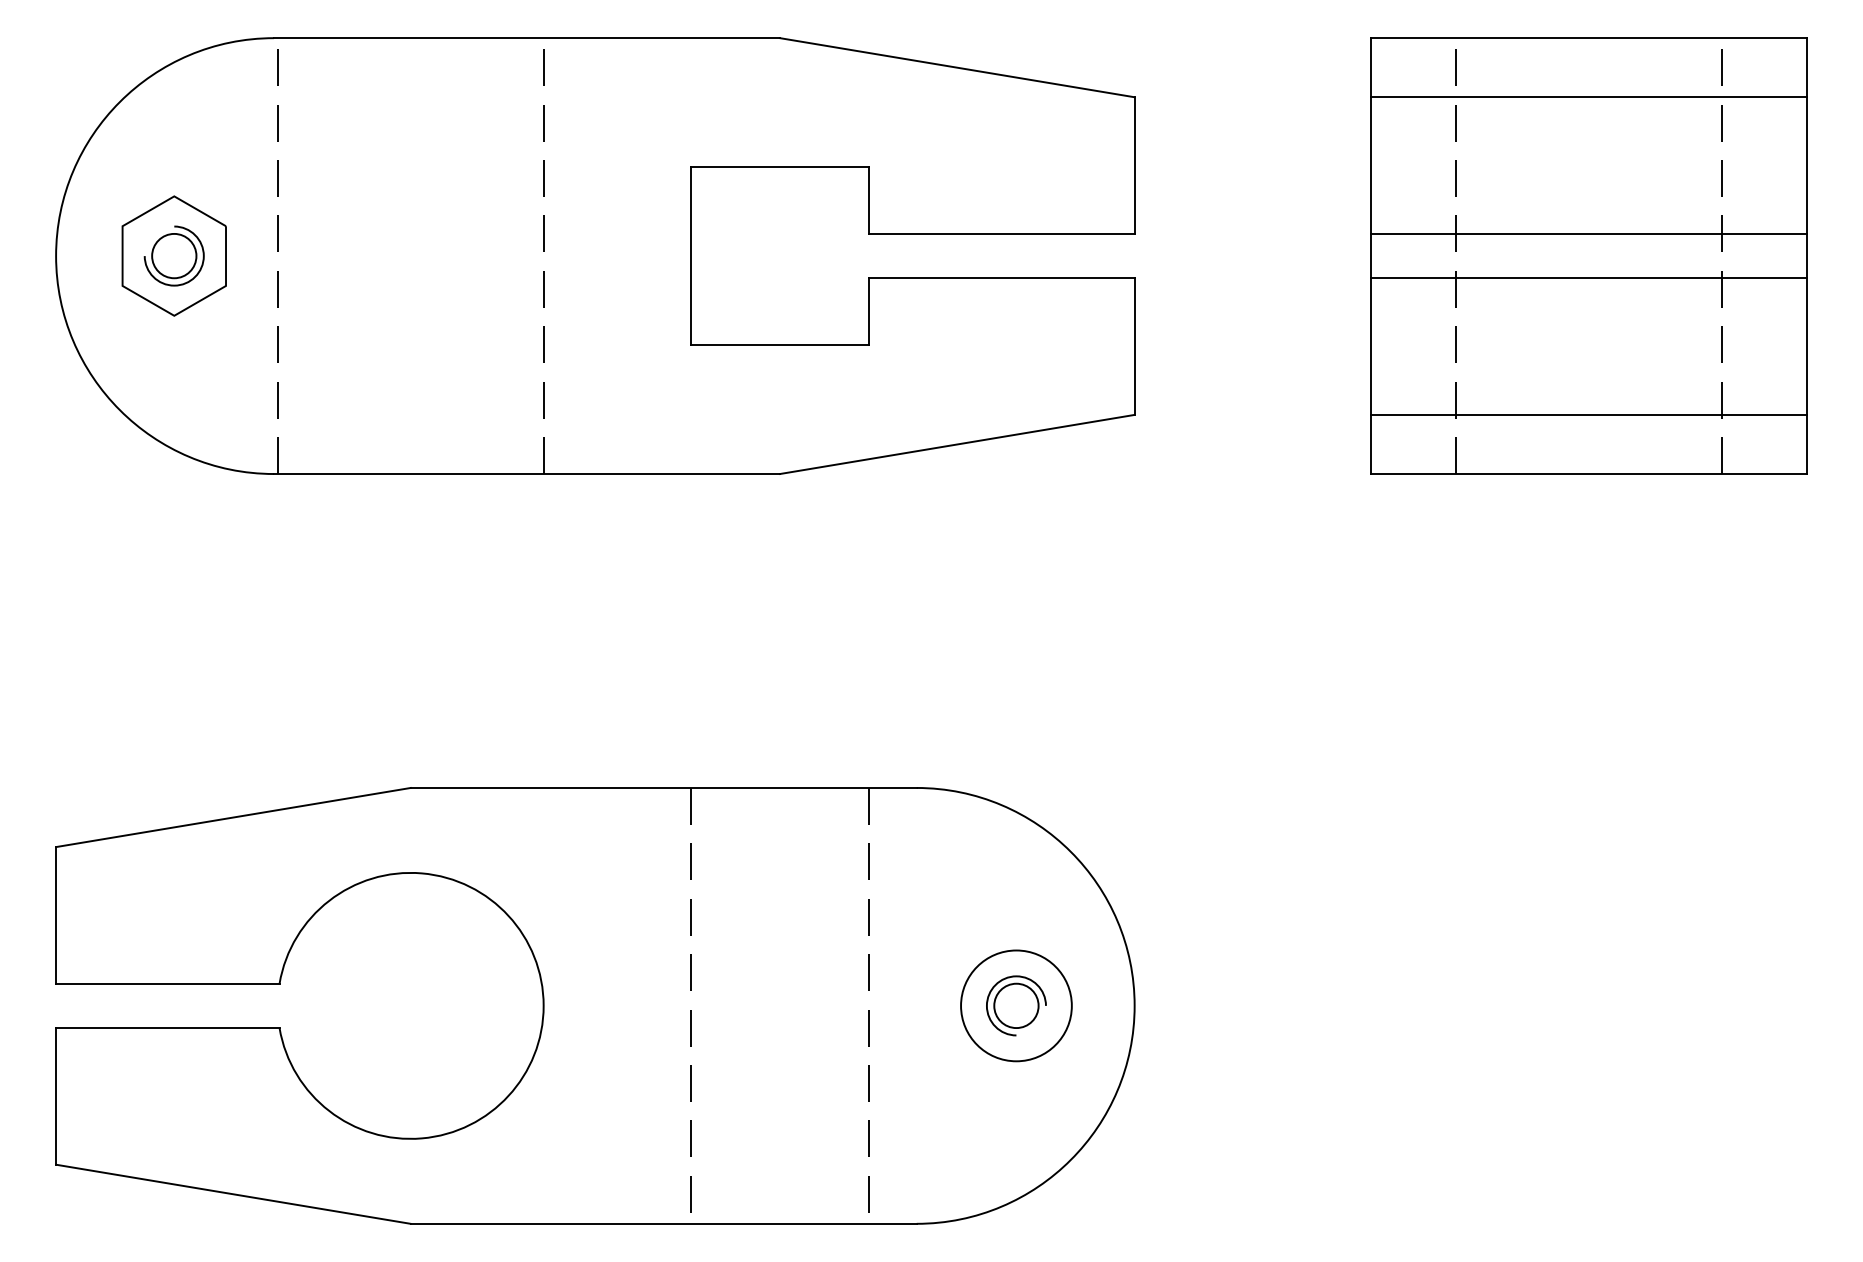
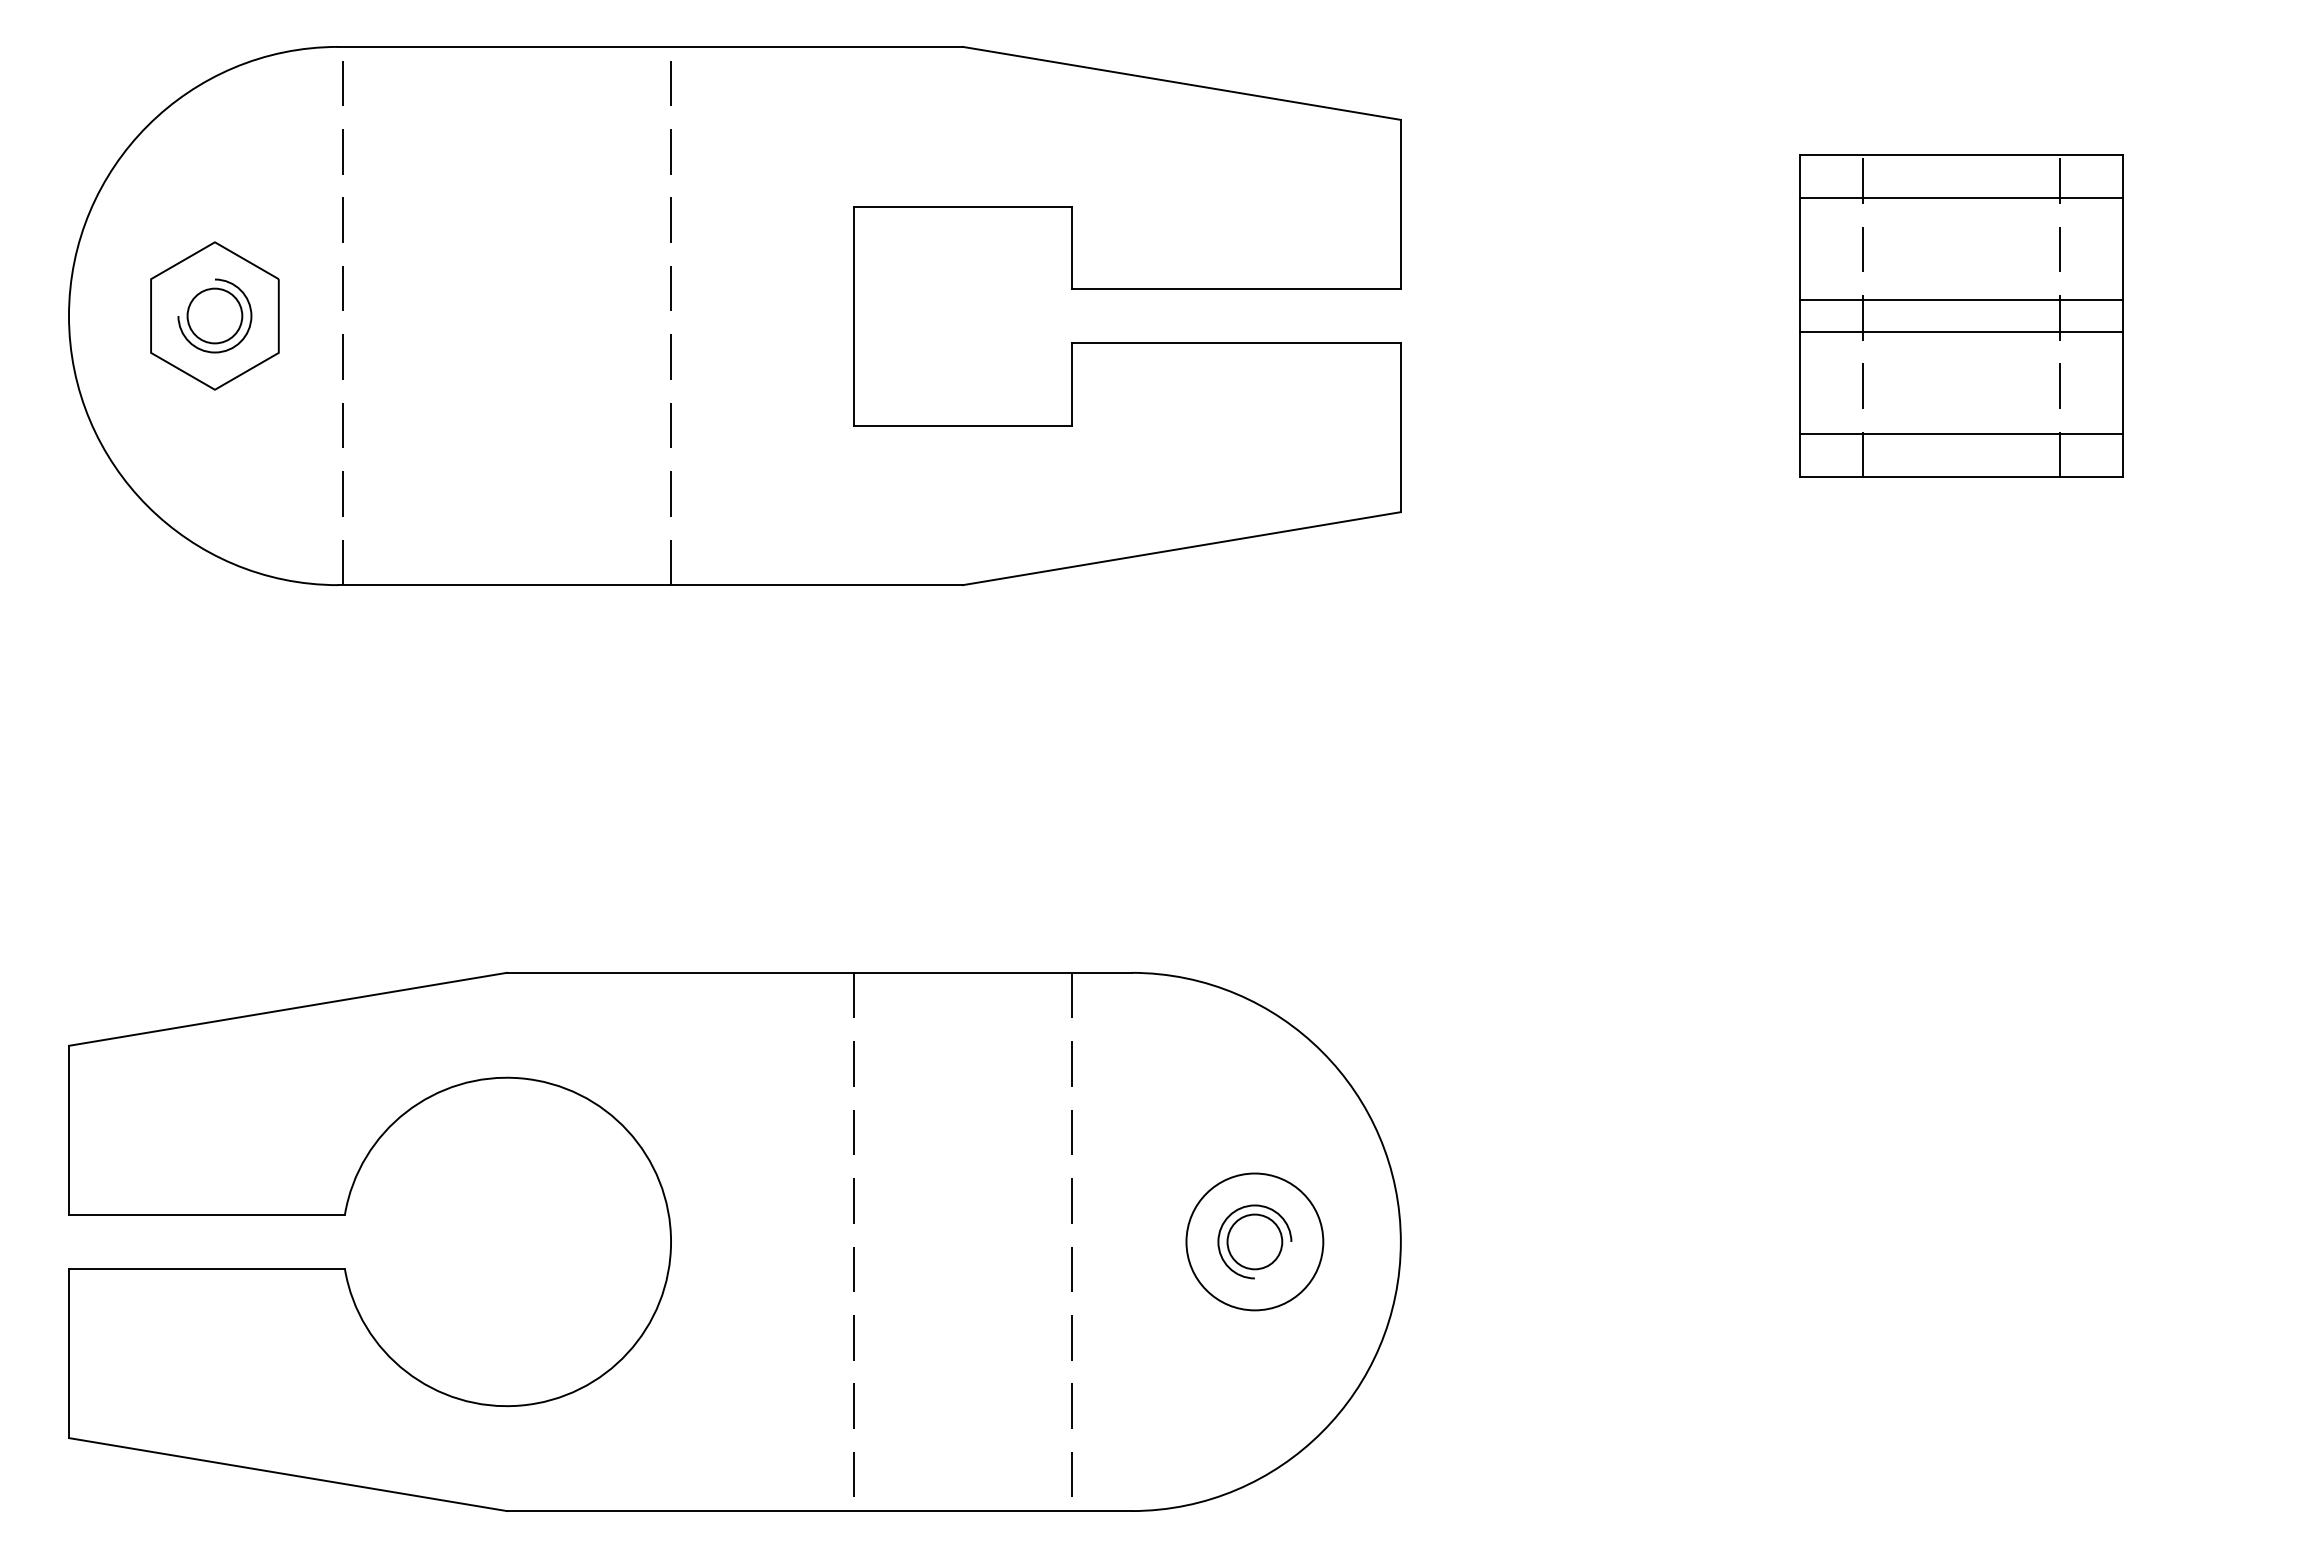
part: (1588, 255) -> (1961, 315), size x0.6

